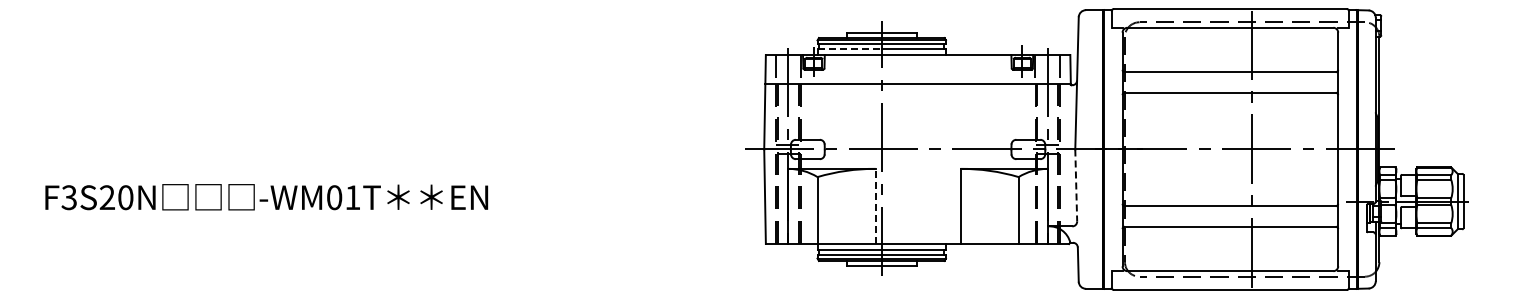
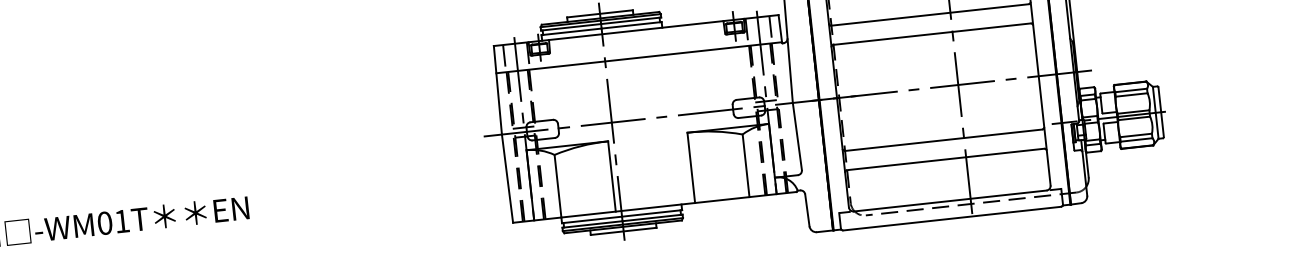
line: (850, 48) -> (572, 31), dashed -> solid
line: (1076, 185) -> (797, 136), dashed -> solid
line: (875, 206) -> (611, 176), dashed -> solid

